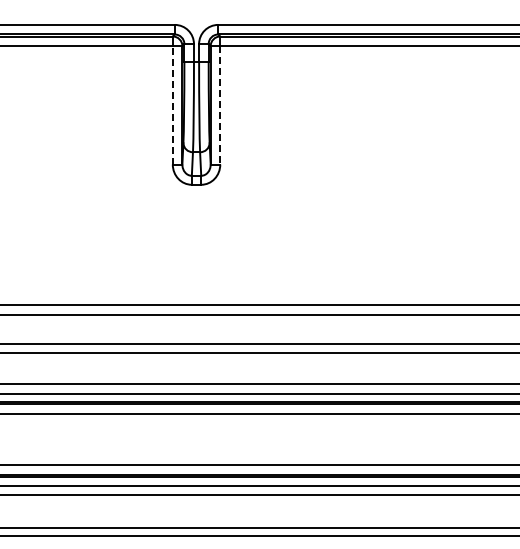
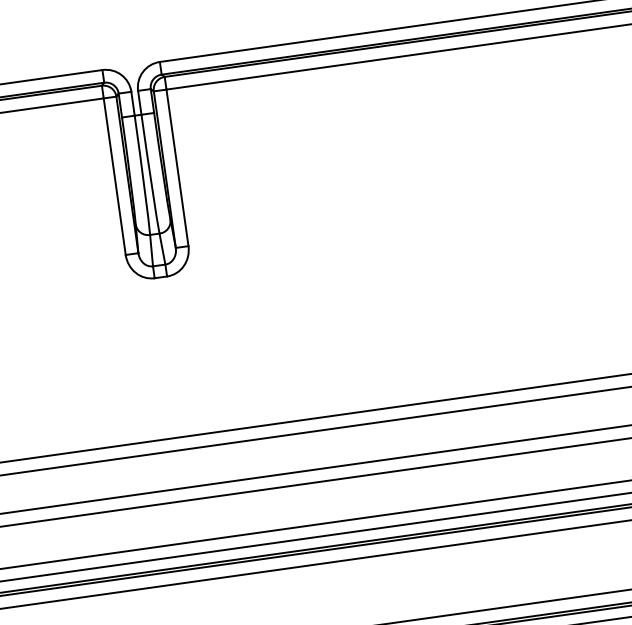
line: (172, 104) -> (114, 175), dashed -> solid
line: (220, 105) -> (177, 168), dashed -> solid

